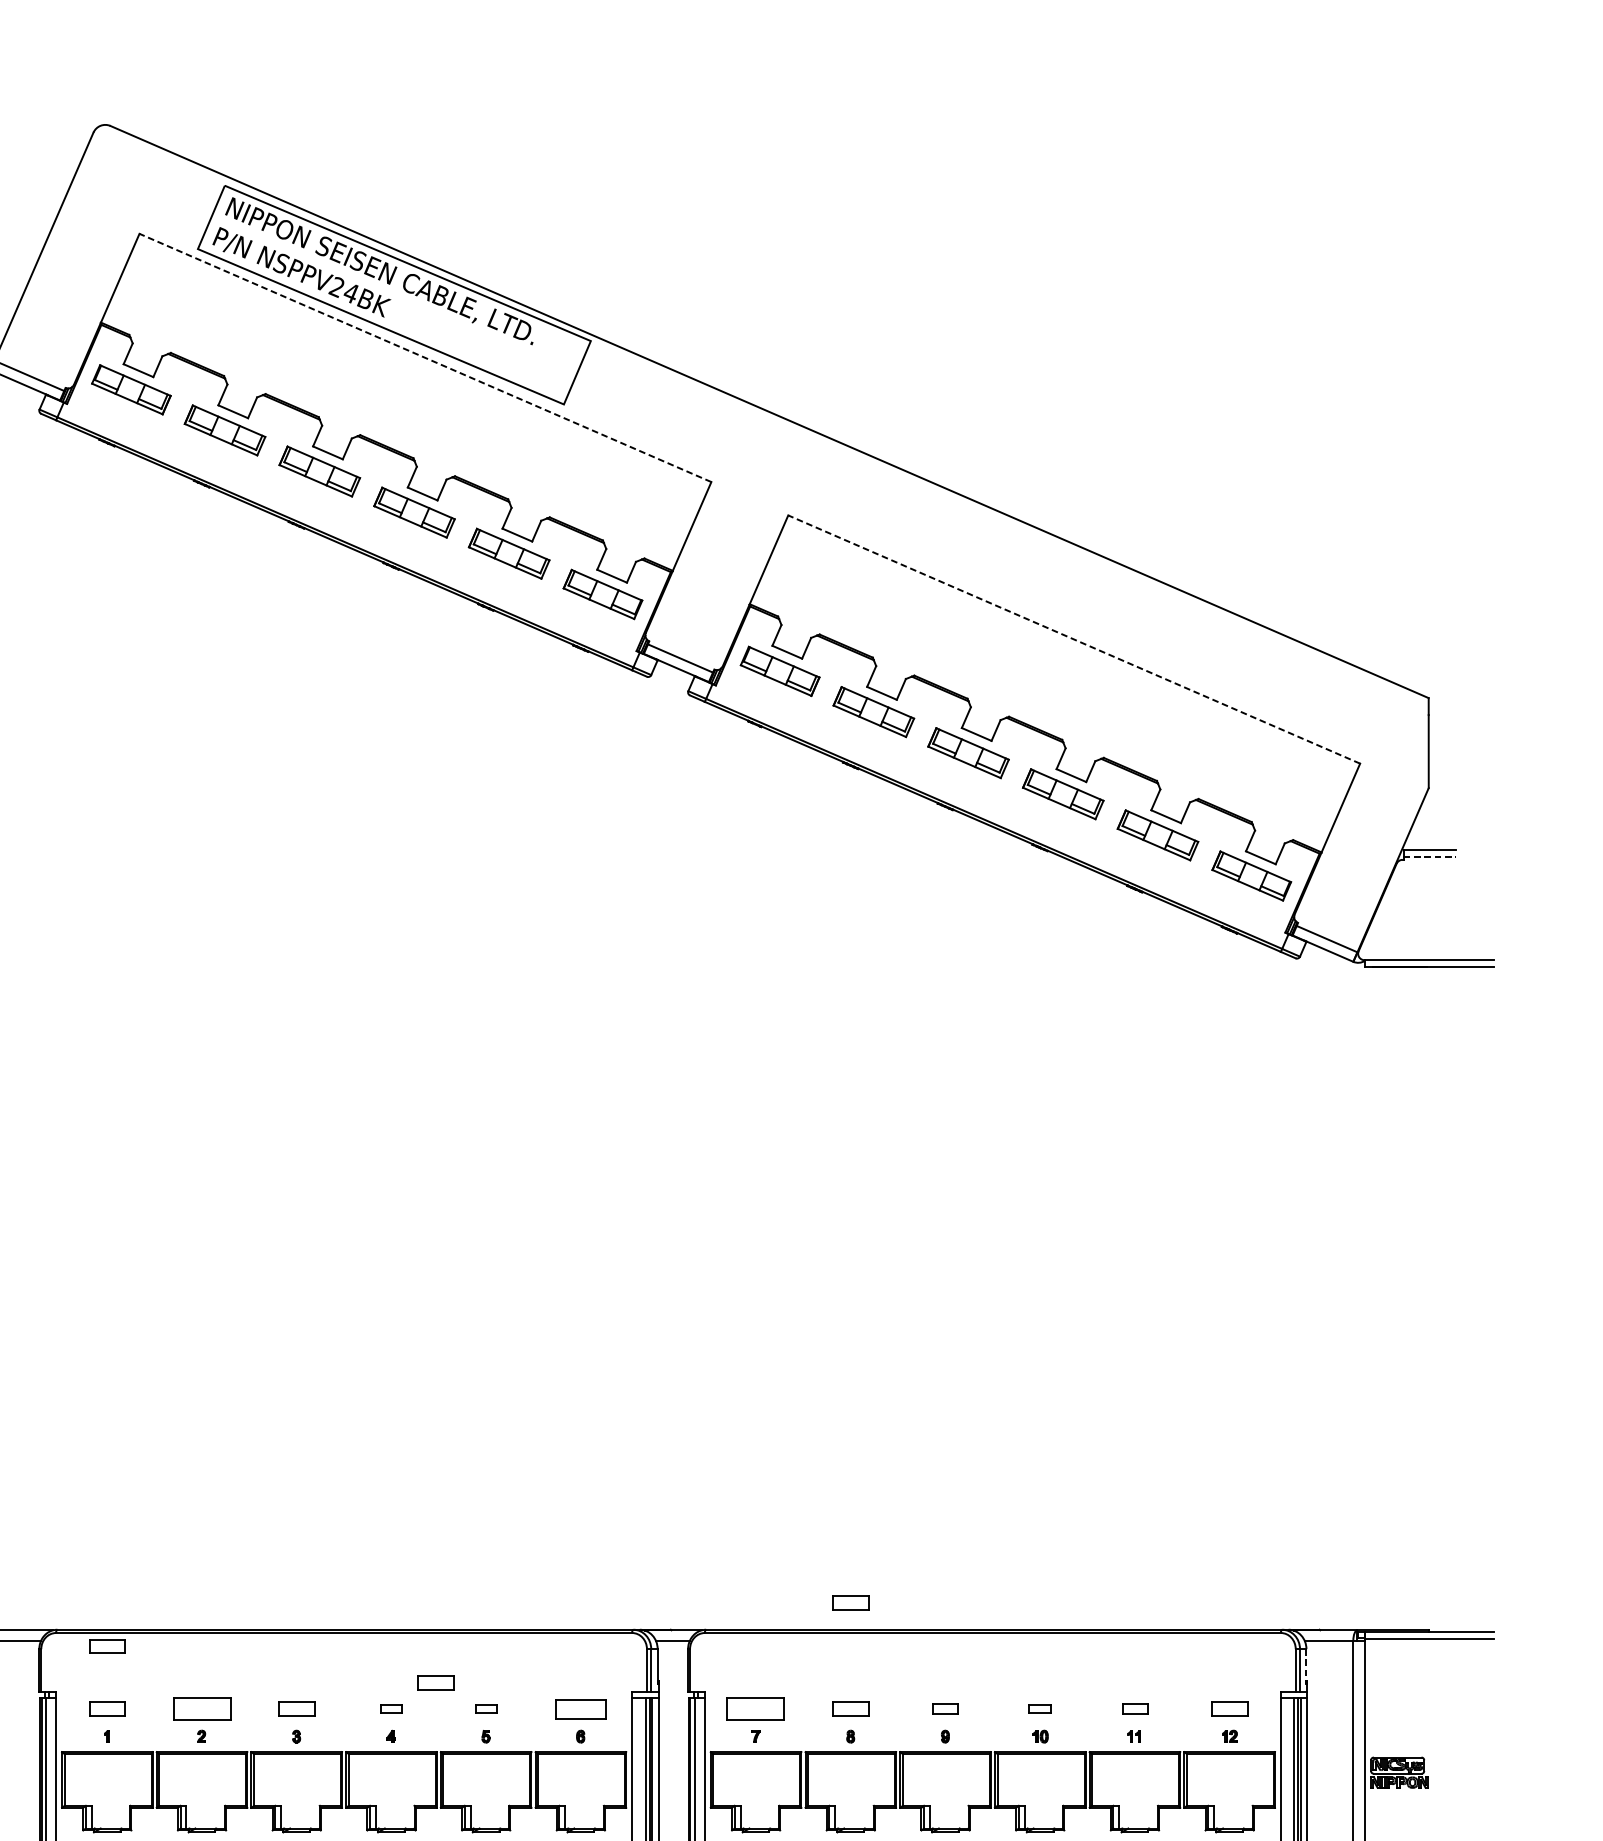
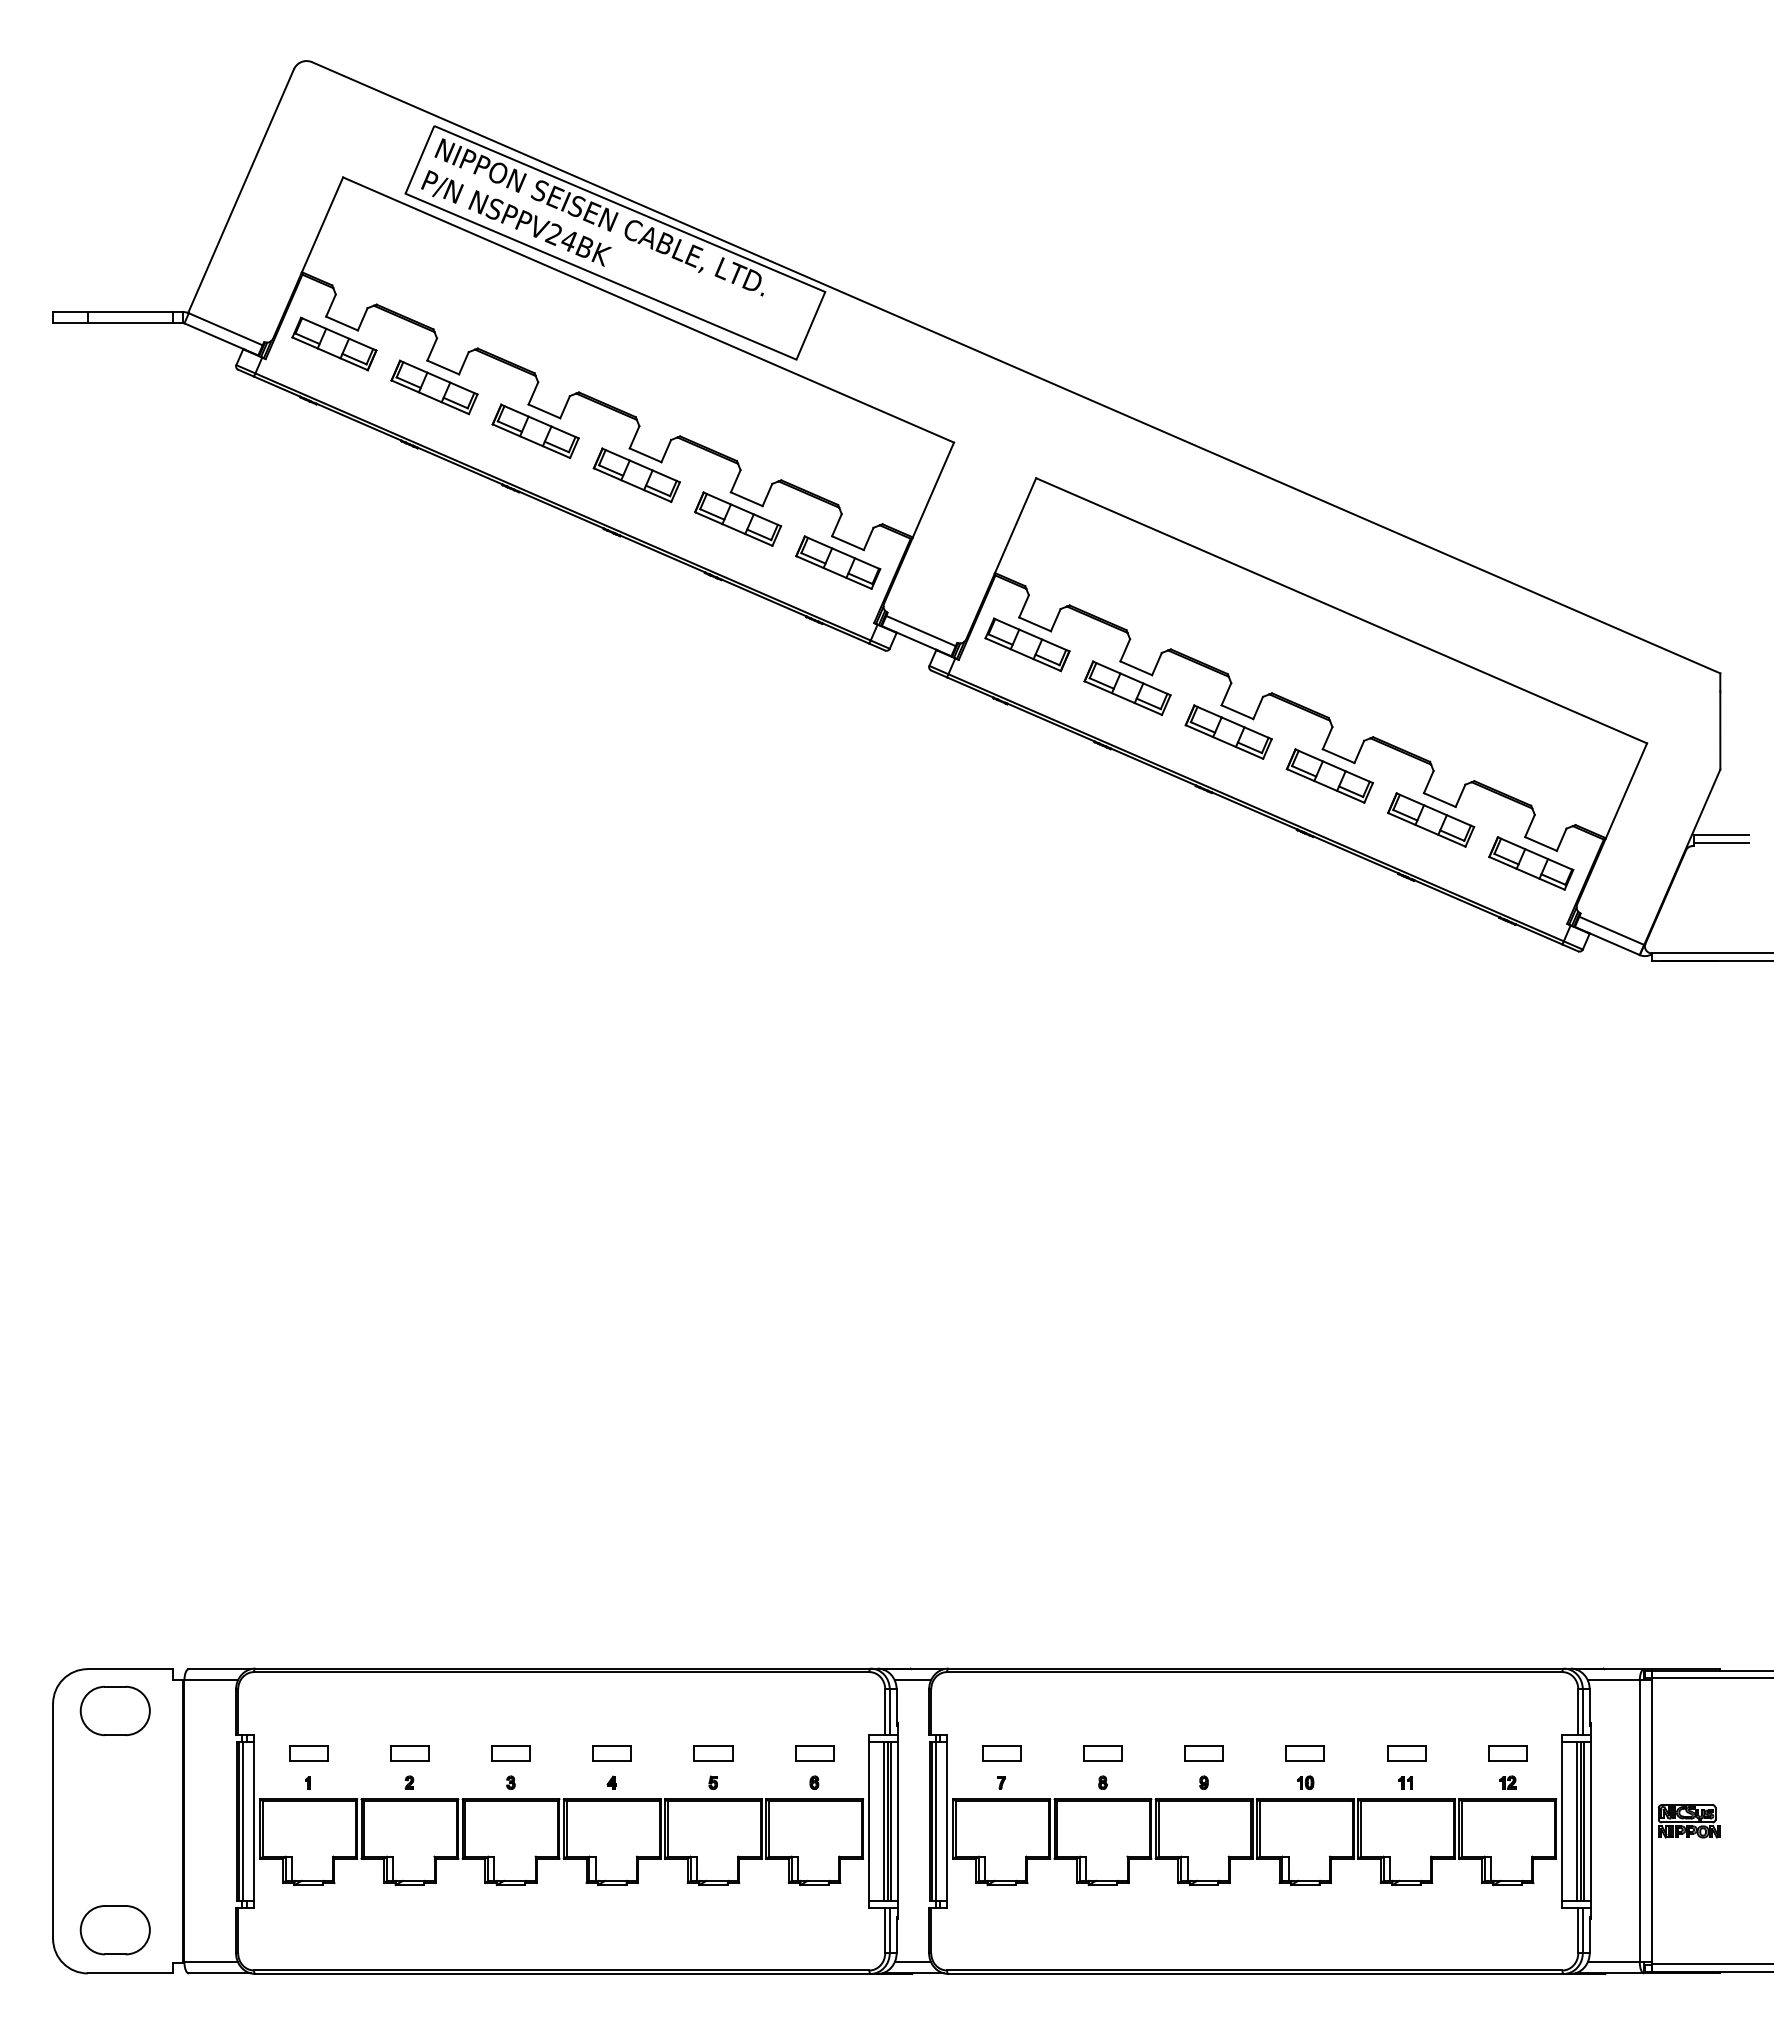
line: (425, 357) -> (648, 309), dashed -> solid
line: (1074, 639) -> (1341, 610), dashed -> solid
line: (1429, 856) -> (1721, 842), dashed -> solid
part: (850, 1603) -> (1102, 1640), removed
part: (107, 1646) -> (308, 1686), removed
line: (1306, 1667) -> (1589, 1708), dashed -> solid
part: (435, 1683) -> (659, 1725), removed
part: (201, 1709) -> (409, 1753), size x0.62
part: (390, 1709) -> (611, 1753), size x1.67
part: (486, 1709) -> (713, 1753), size x1.67
part: (580, 1709) -> (814, 1753), size x0.71
part: (755, 1709) -> (1001, 1753), size x0.62
part: (944, 1709) -> (1203, 1753), size x1.43
part: (1039, 1709) -> (1304, 1753), size x1.67
part: (1134, 1709) -> (1406, 1753), size x1.43

